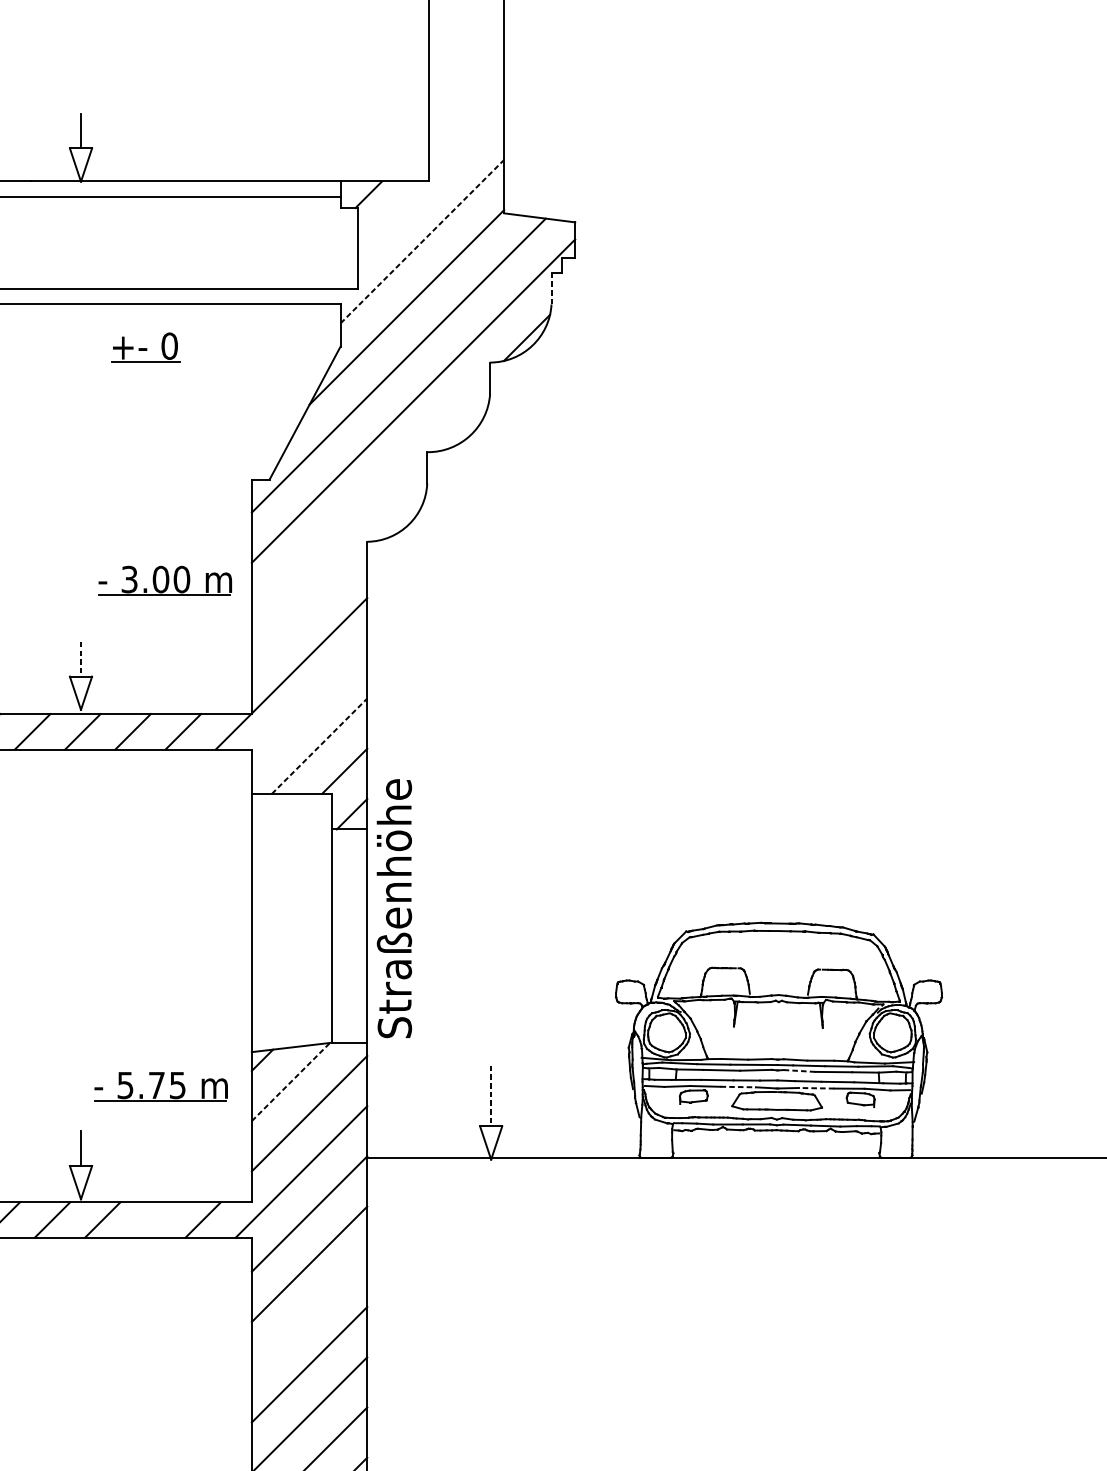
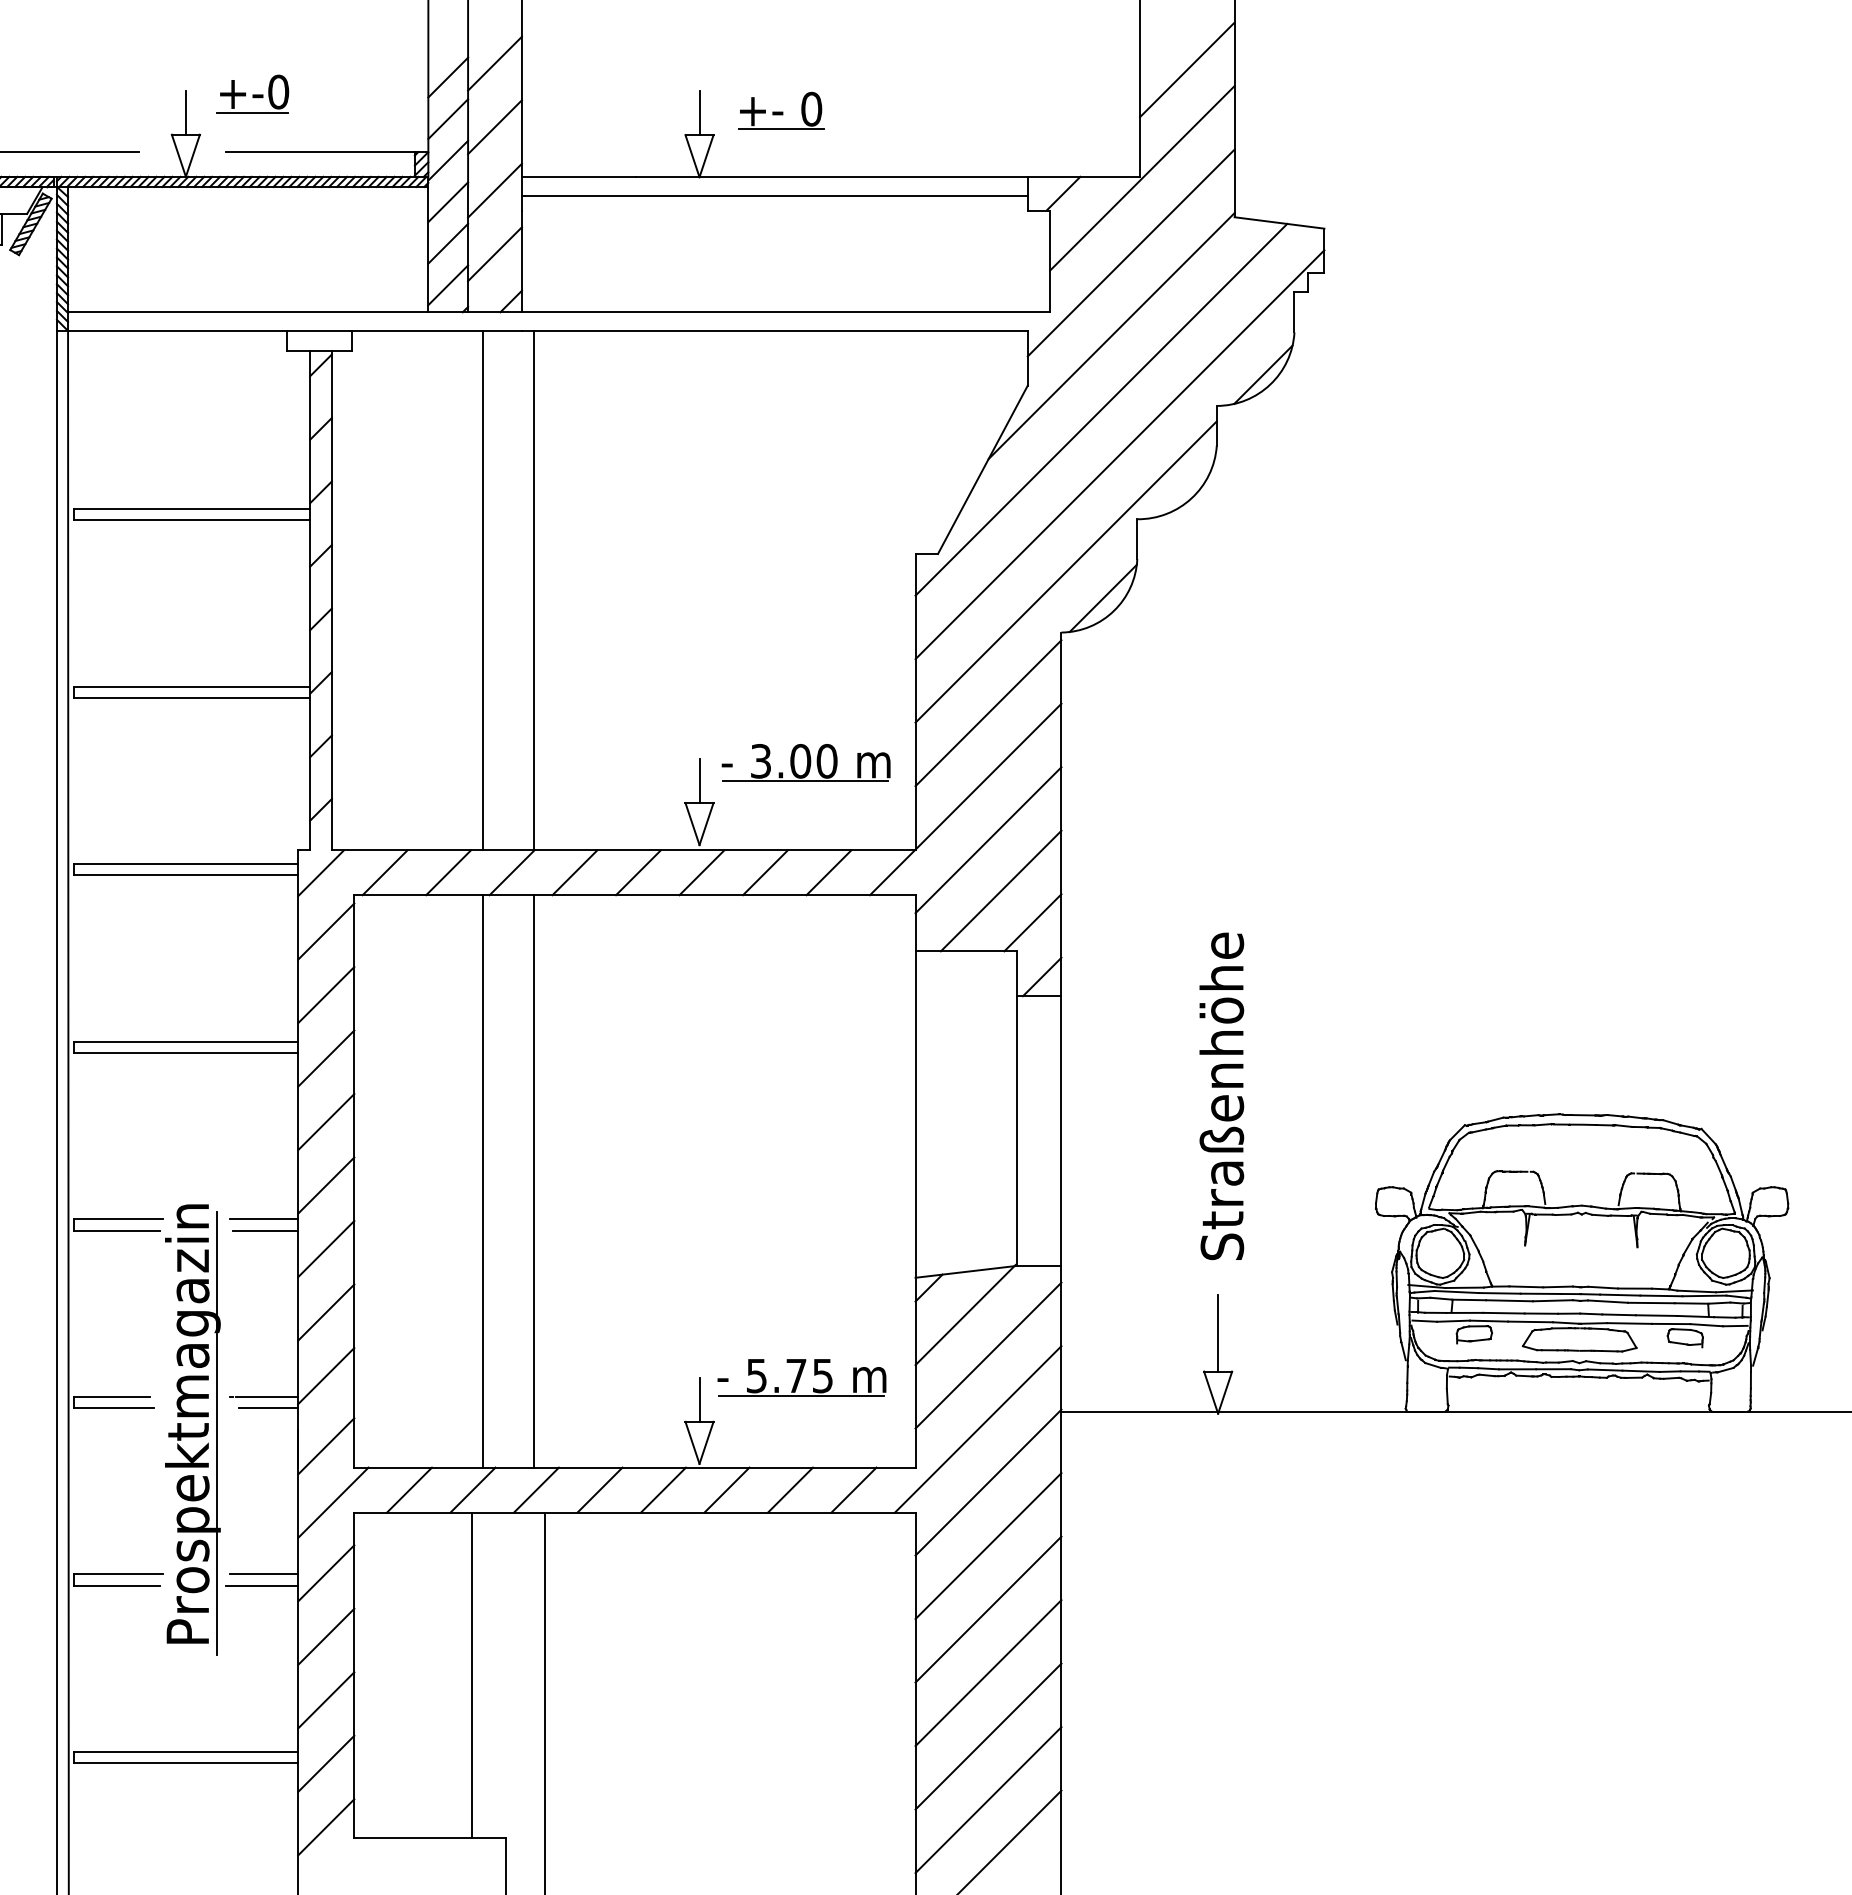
line: (466, 96) -> (1187, 69), added
line: (431, 182) -> (1142, 178), added
line: (422, 241) -> (1131, 252), dashed -> solid
line: (551, 287) -> (1294, 311), dashed -> solid
part: (145, 347) -> (781, 110), moved
line: (370, 493) -> (1065, 571), added
line: (399, 514) -> (1102, 598), added
part: (164, 580) -> (805, 762), moved
line: (309, 605) -> (988, 713), added
line: (80, 659) -> (699, 781), dashed -> solid
line: (309, 706) -> (988, 840), added
line: (319, 745) -> (1001, 890), dashed -> solid
text: (394, 908) -> (1221, 1096), moved
line: (799, 1070) -> (1607, 1301), dashed -> solid
line: (291, 1081) -> (965, 1315), dashed -> solid
part: (160, 1086) -> (801, 1377), moved
line: (739, 1086) -> (1531, 1321), dashed -> solid
line: (816, 1088) -> (1629, 1323), dashed -> solid
line: (491, 1096) -> (1218, 1333), dashed -> solid
line: (152, 1219) -> (790, 1489), added
line: (309, 1314) -> (988, 1609), added

